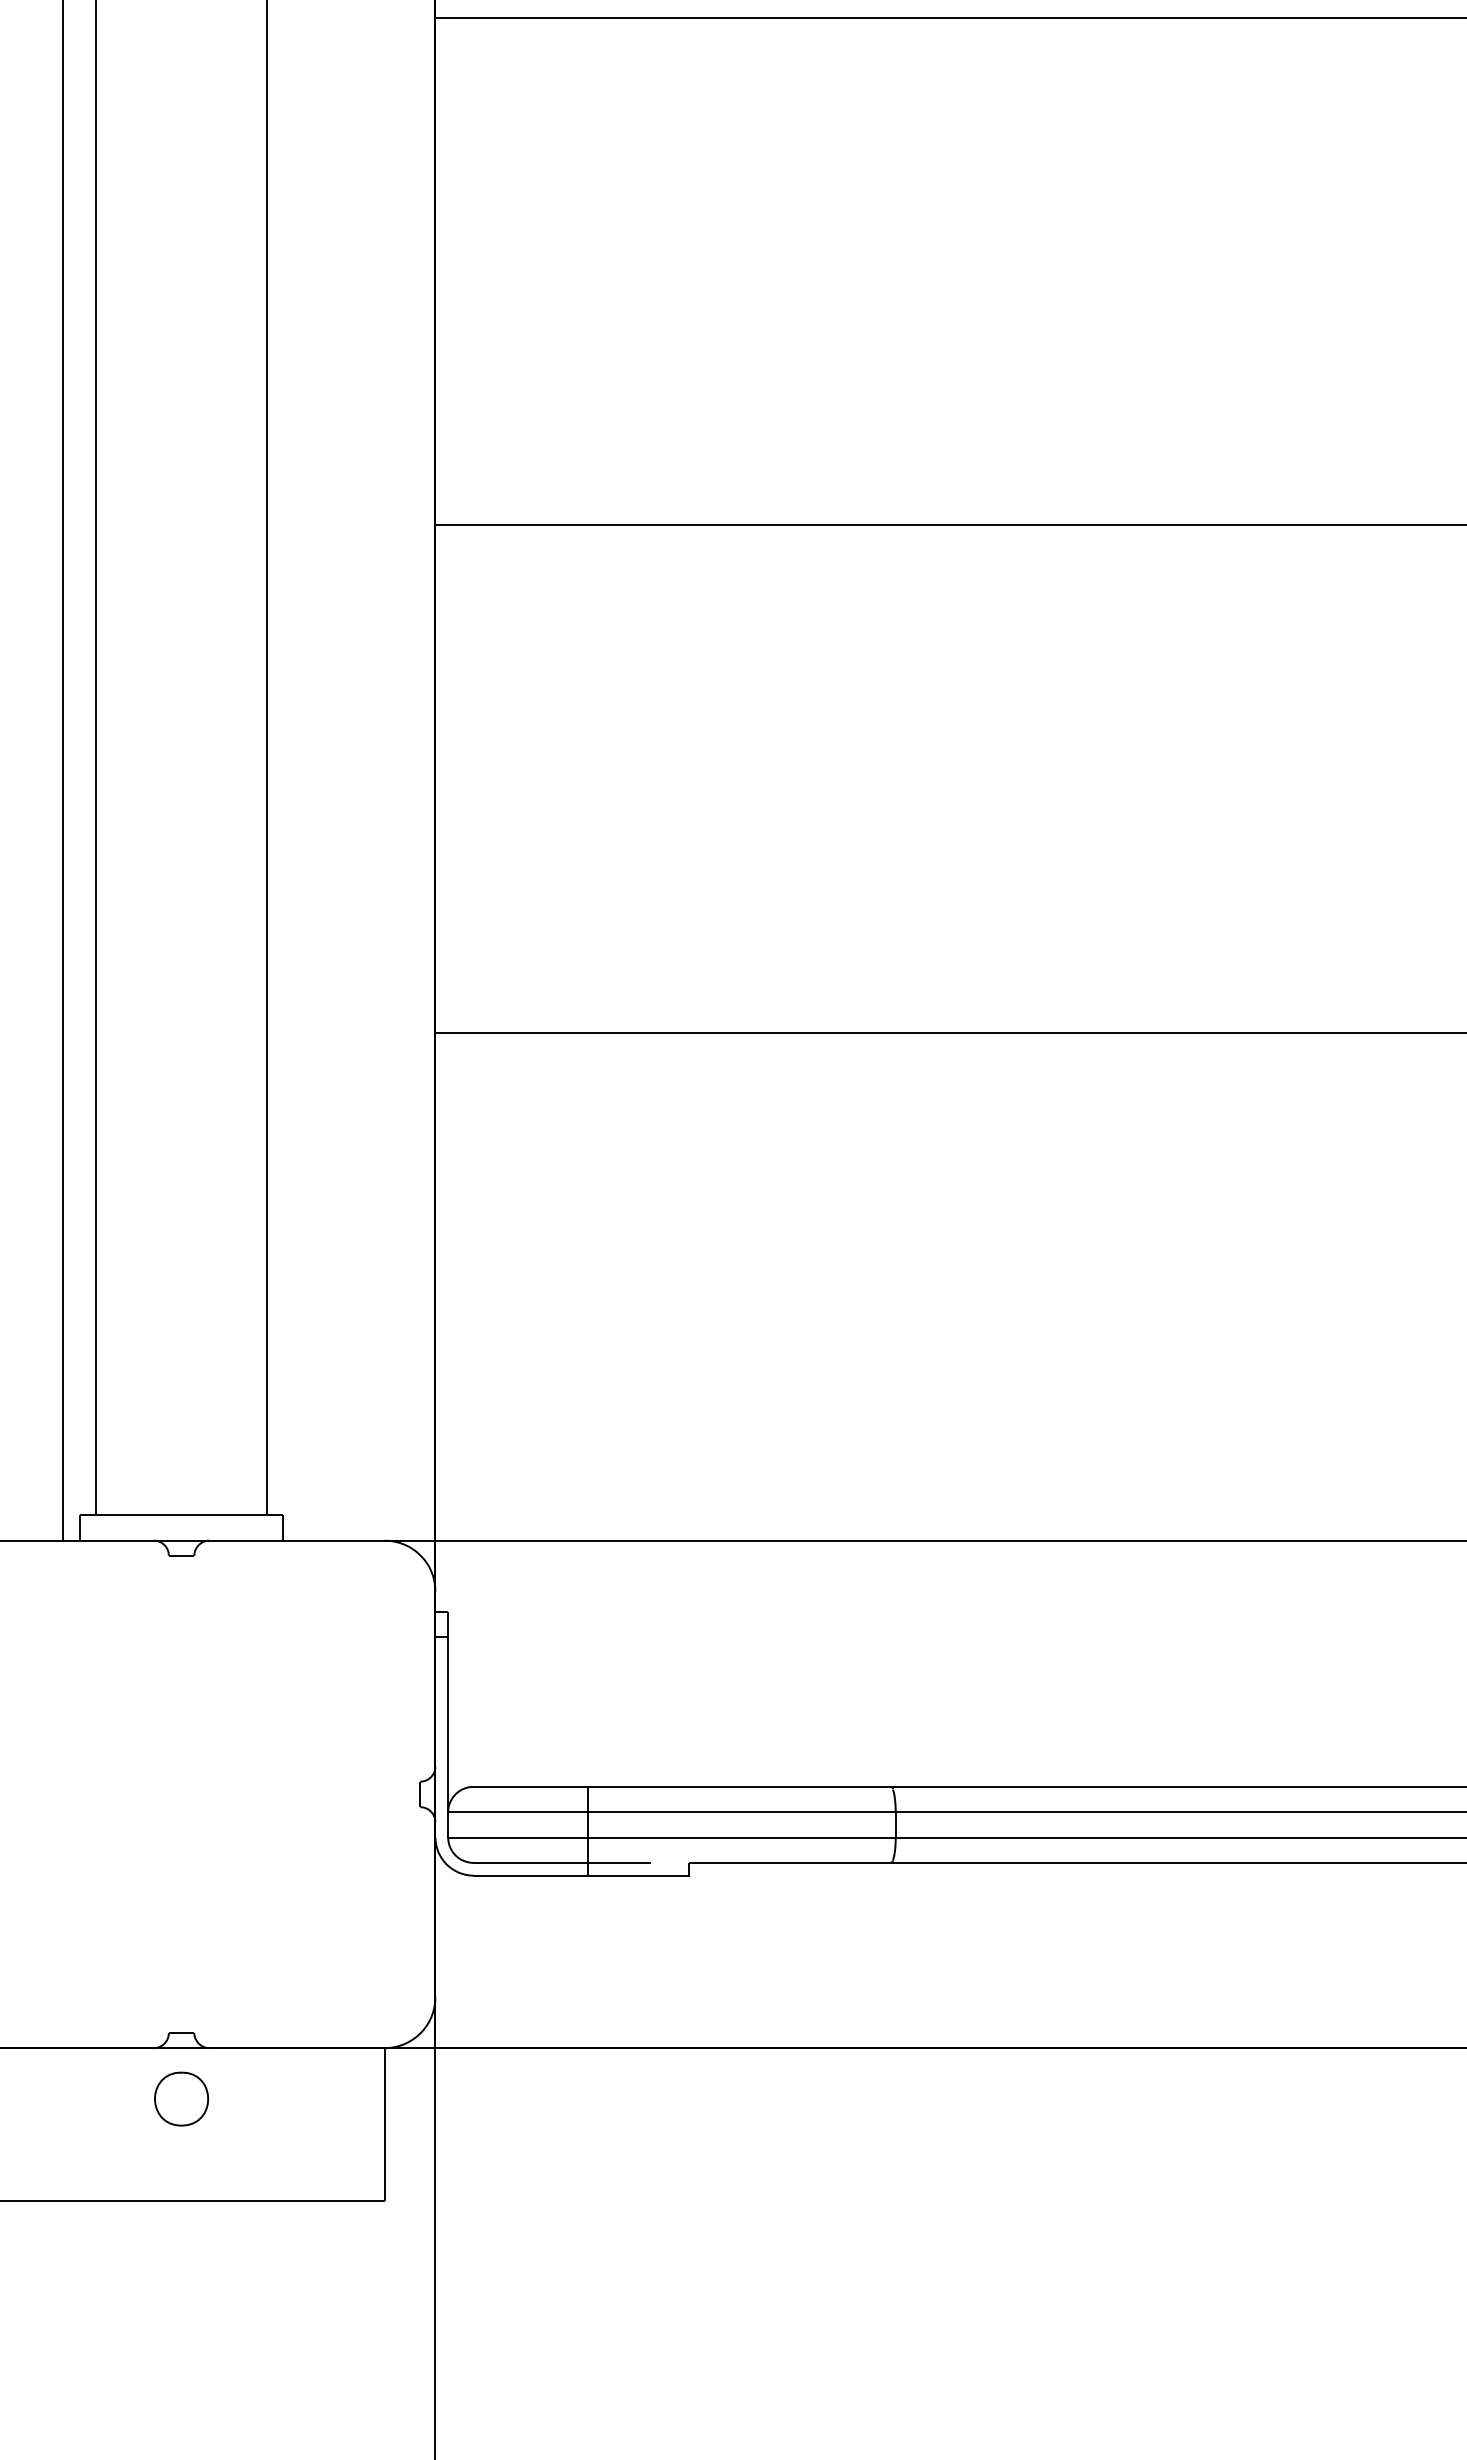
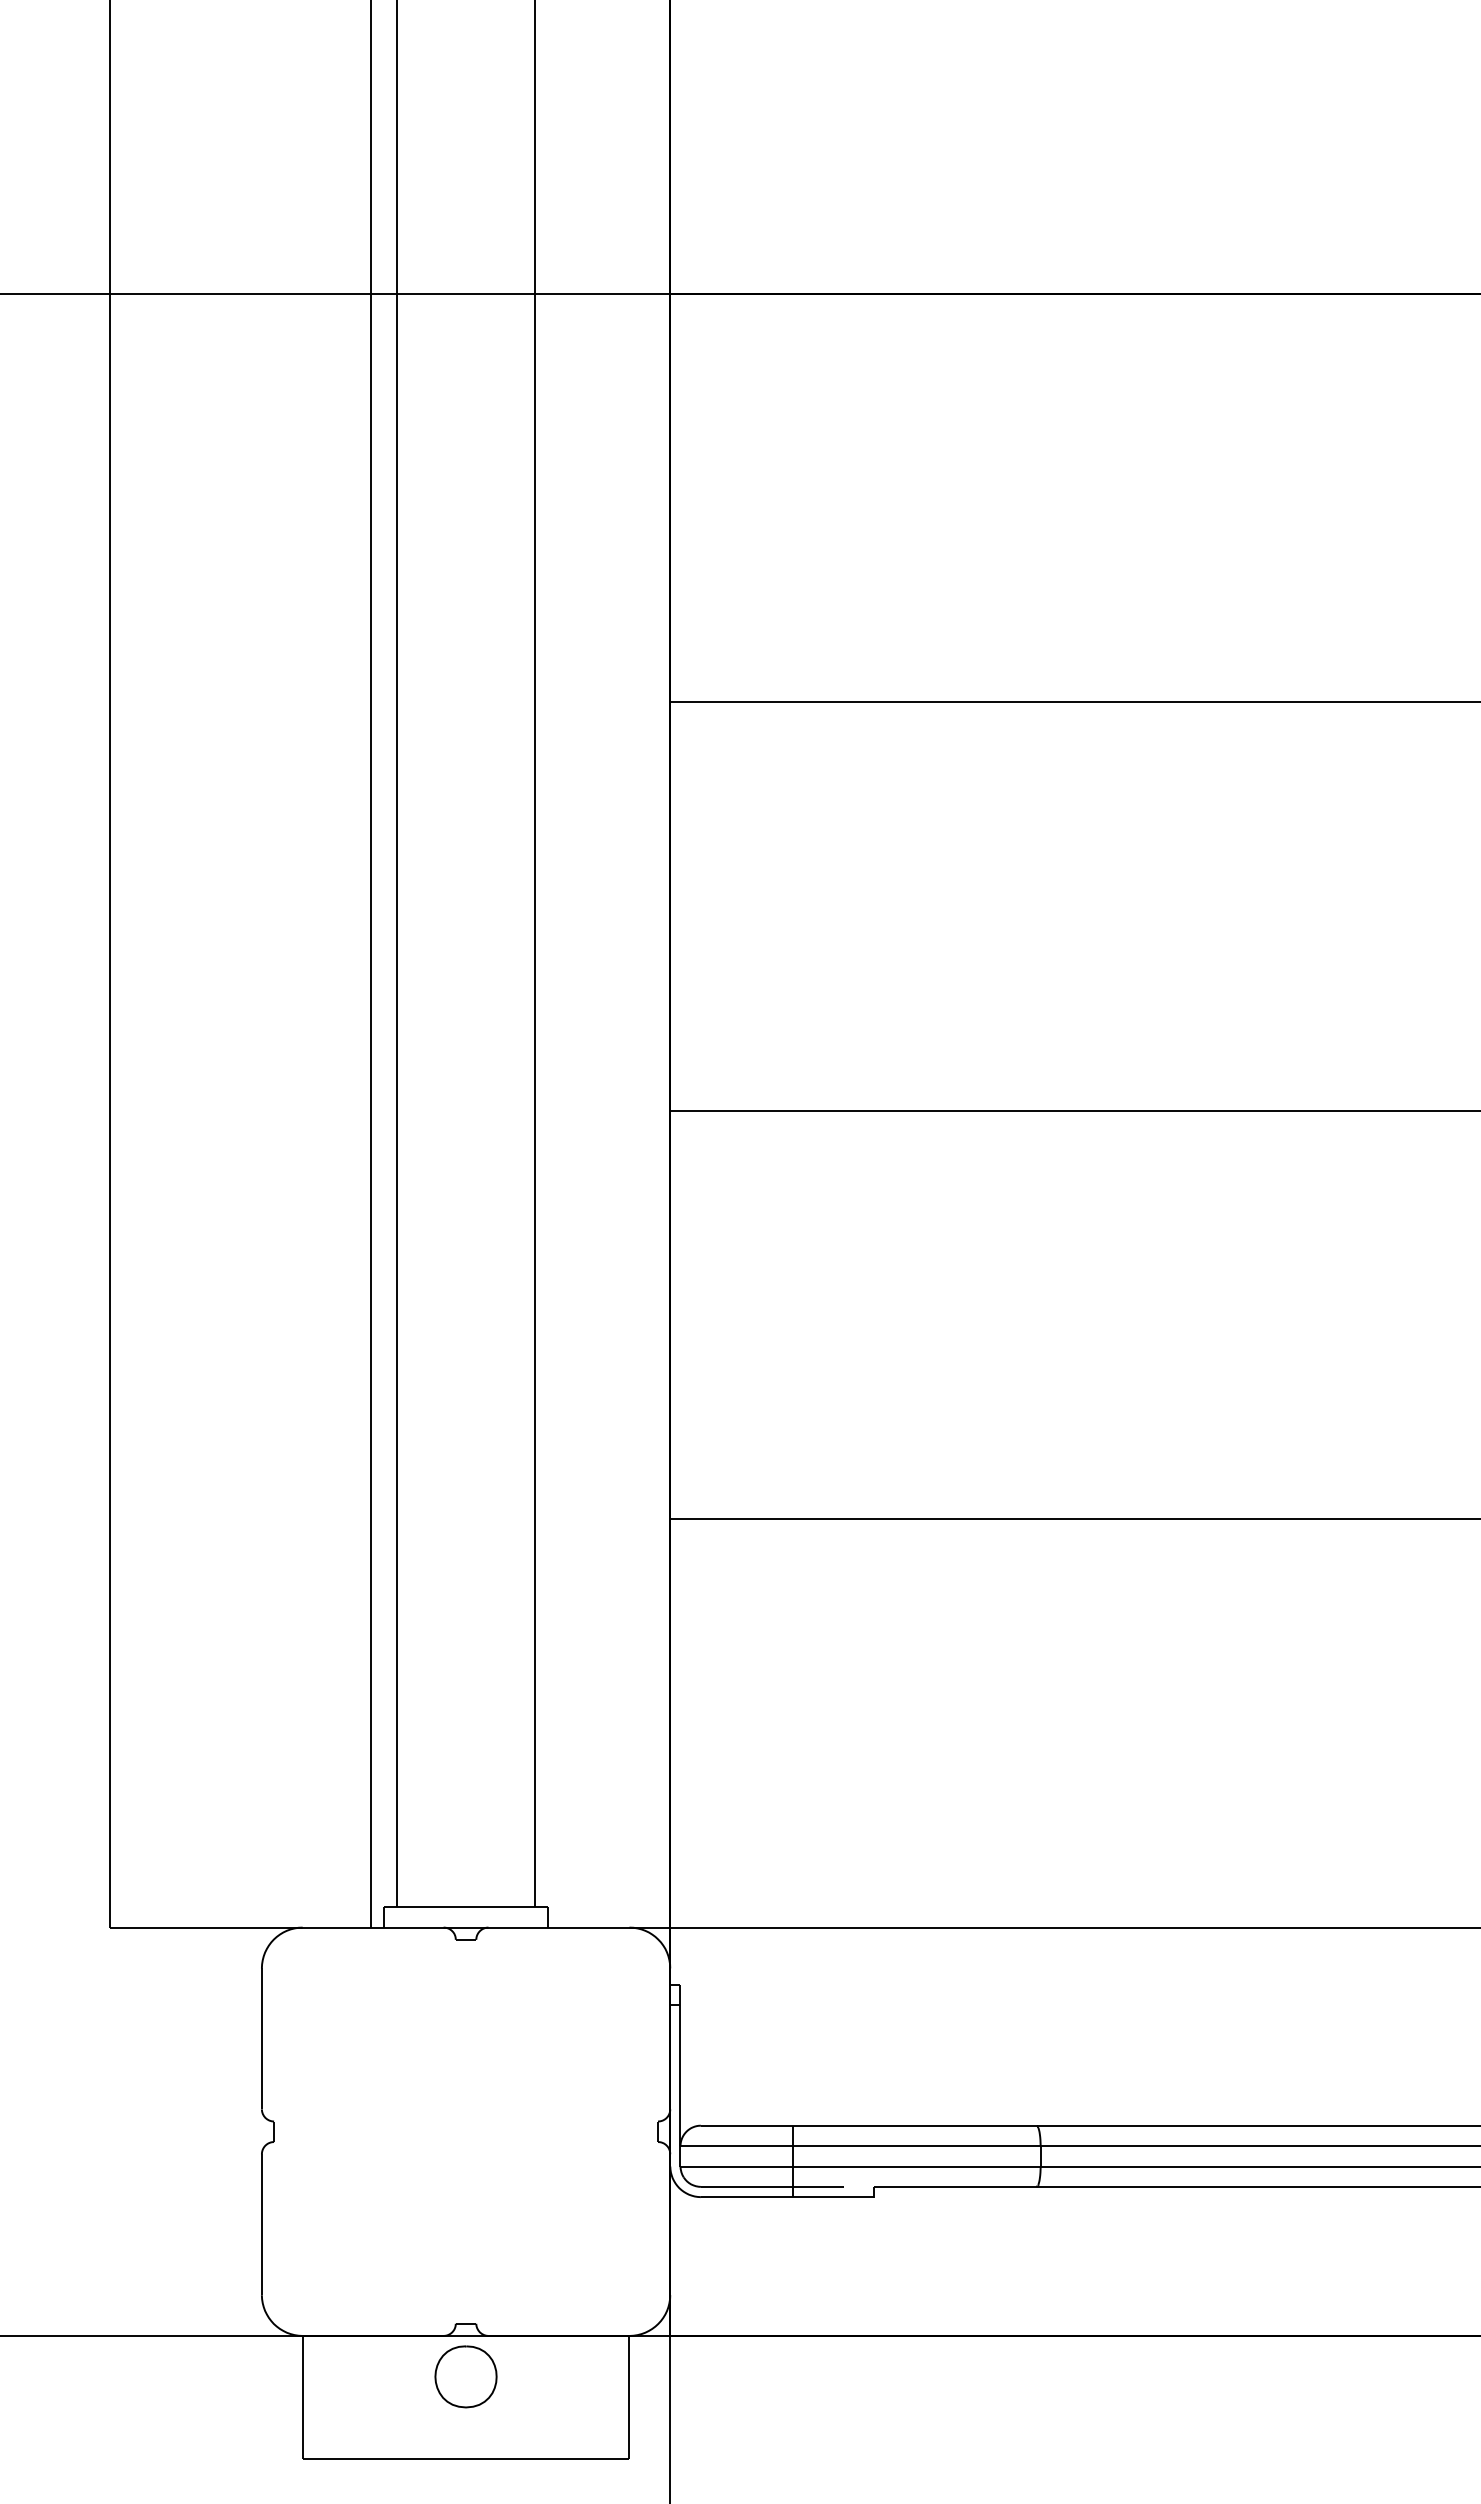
part: (180, 2098) -> (465, 2376), size x1.43

